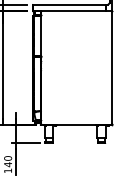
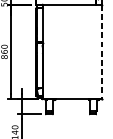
line: (112, 67) -> (102, 51), solid -> dashed

